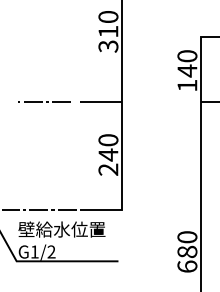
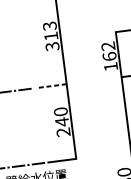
text: (108, 17) -> (49, 26), 310 -> 313
text: (187, 63) -> (109, 51), 140 -> 162
line: (100, 102) -> (51, 86), solid -> dashed

